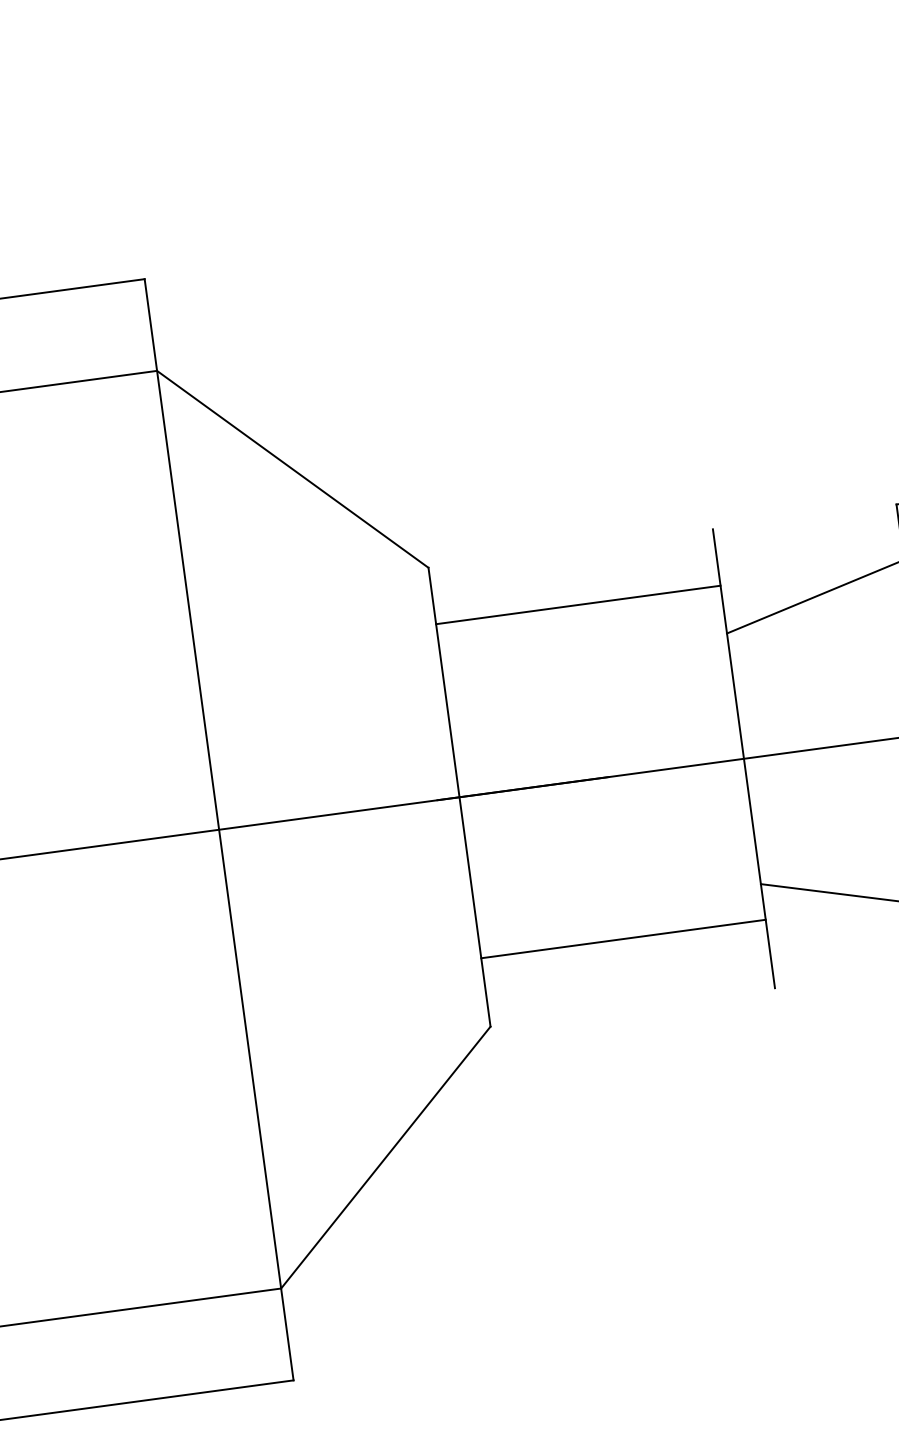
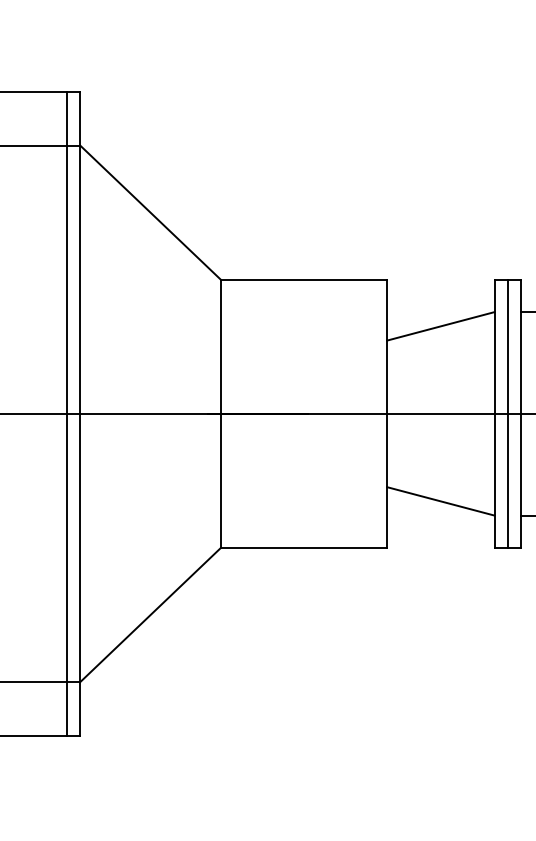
line: (577, 604) -> (303, 279), moved
line: (197, 832) -> (67, 413), added
line: (622, 939) -> (303, 548), moved

